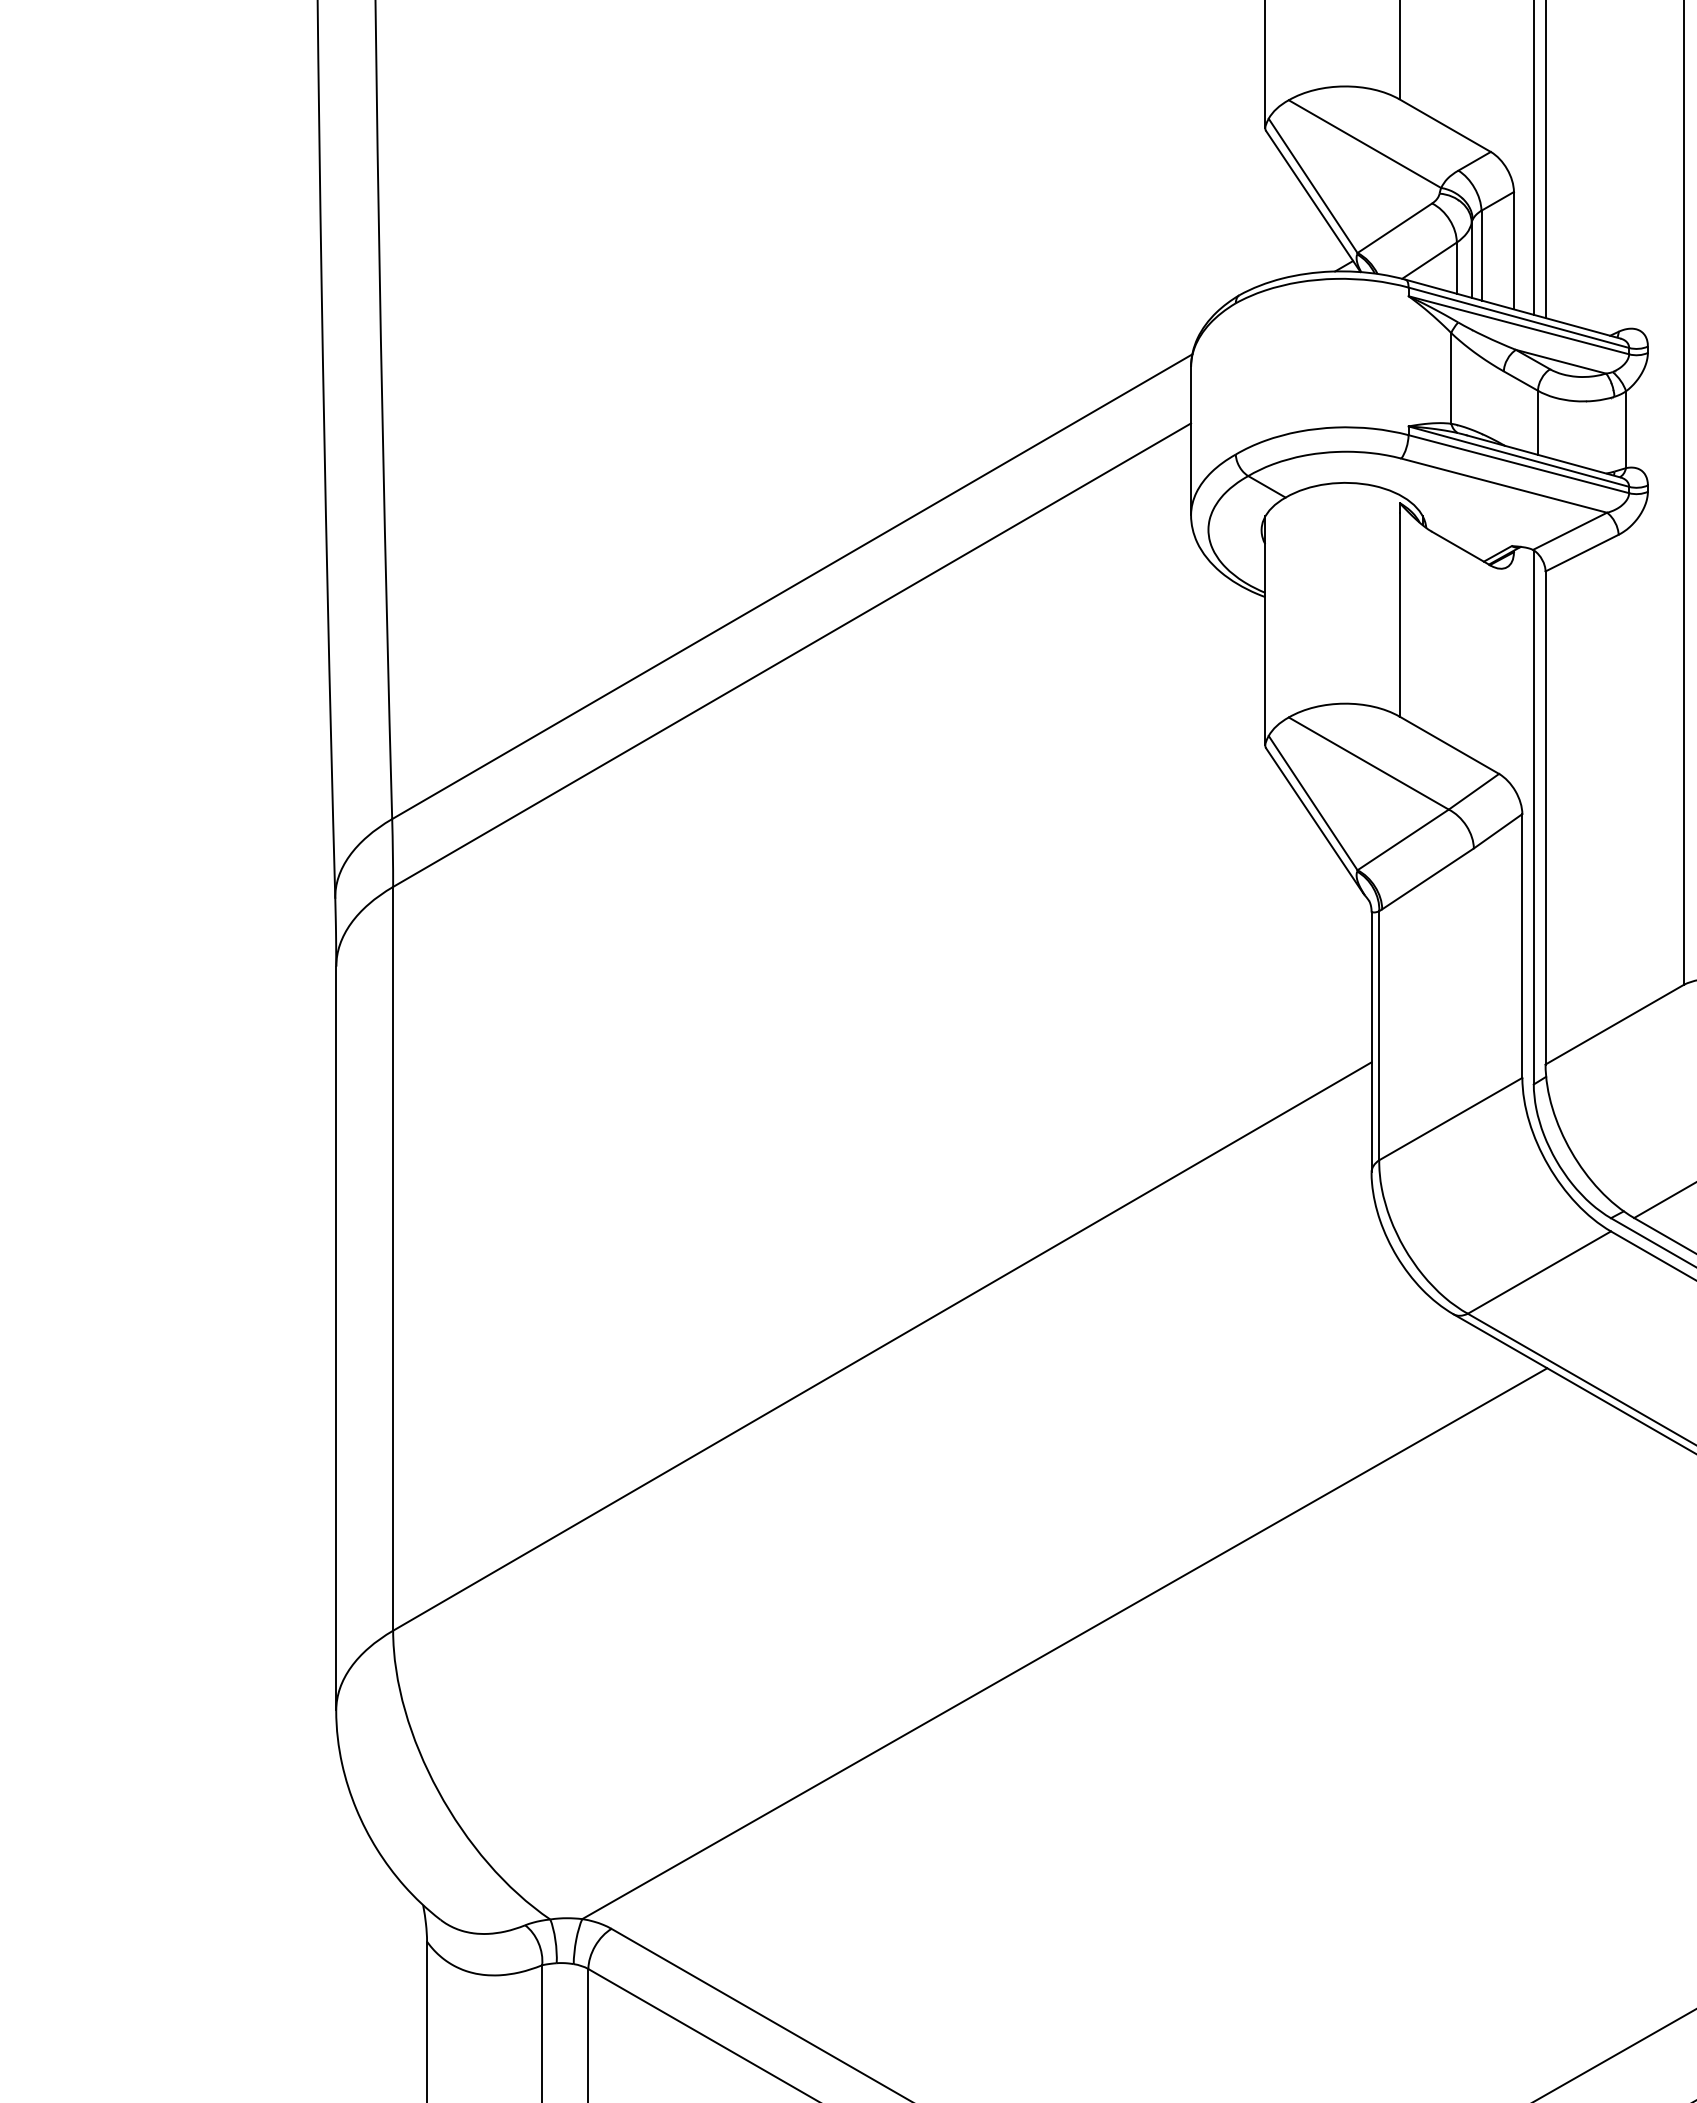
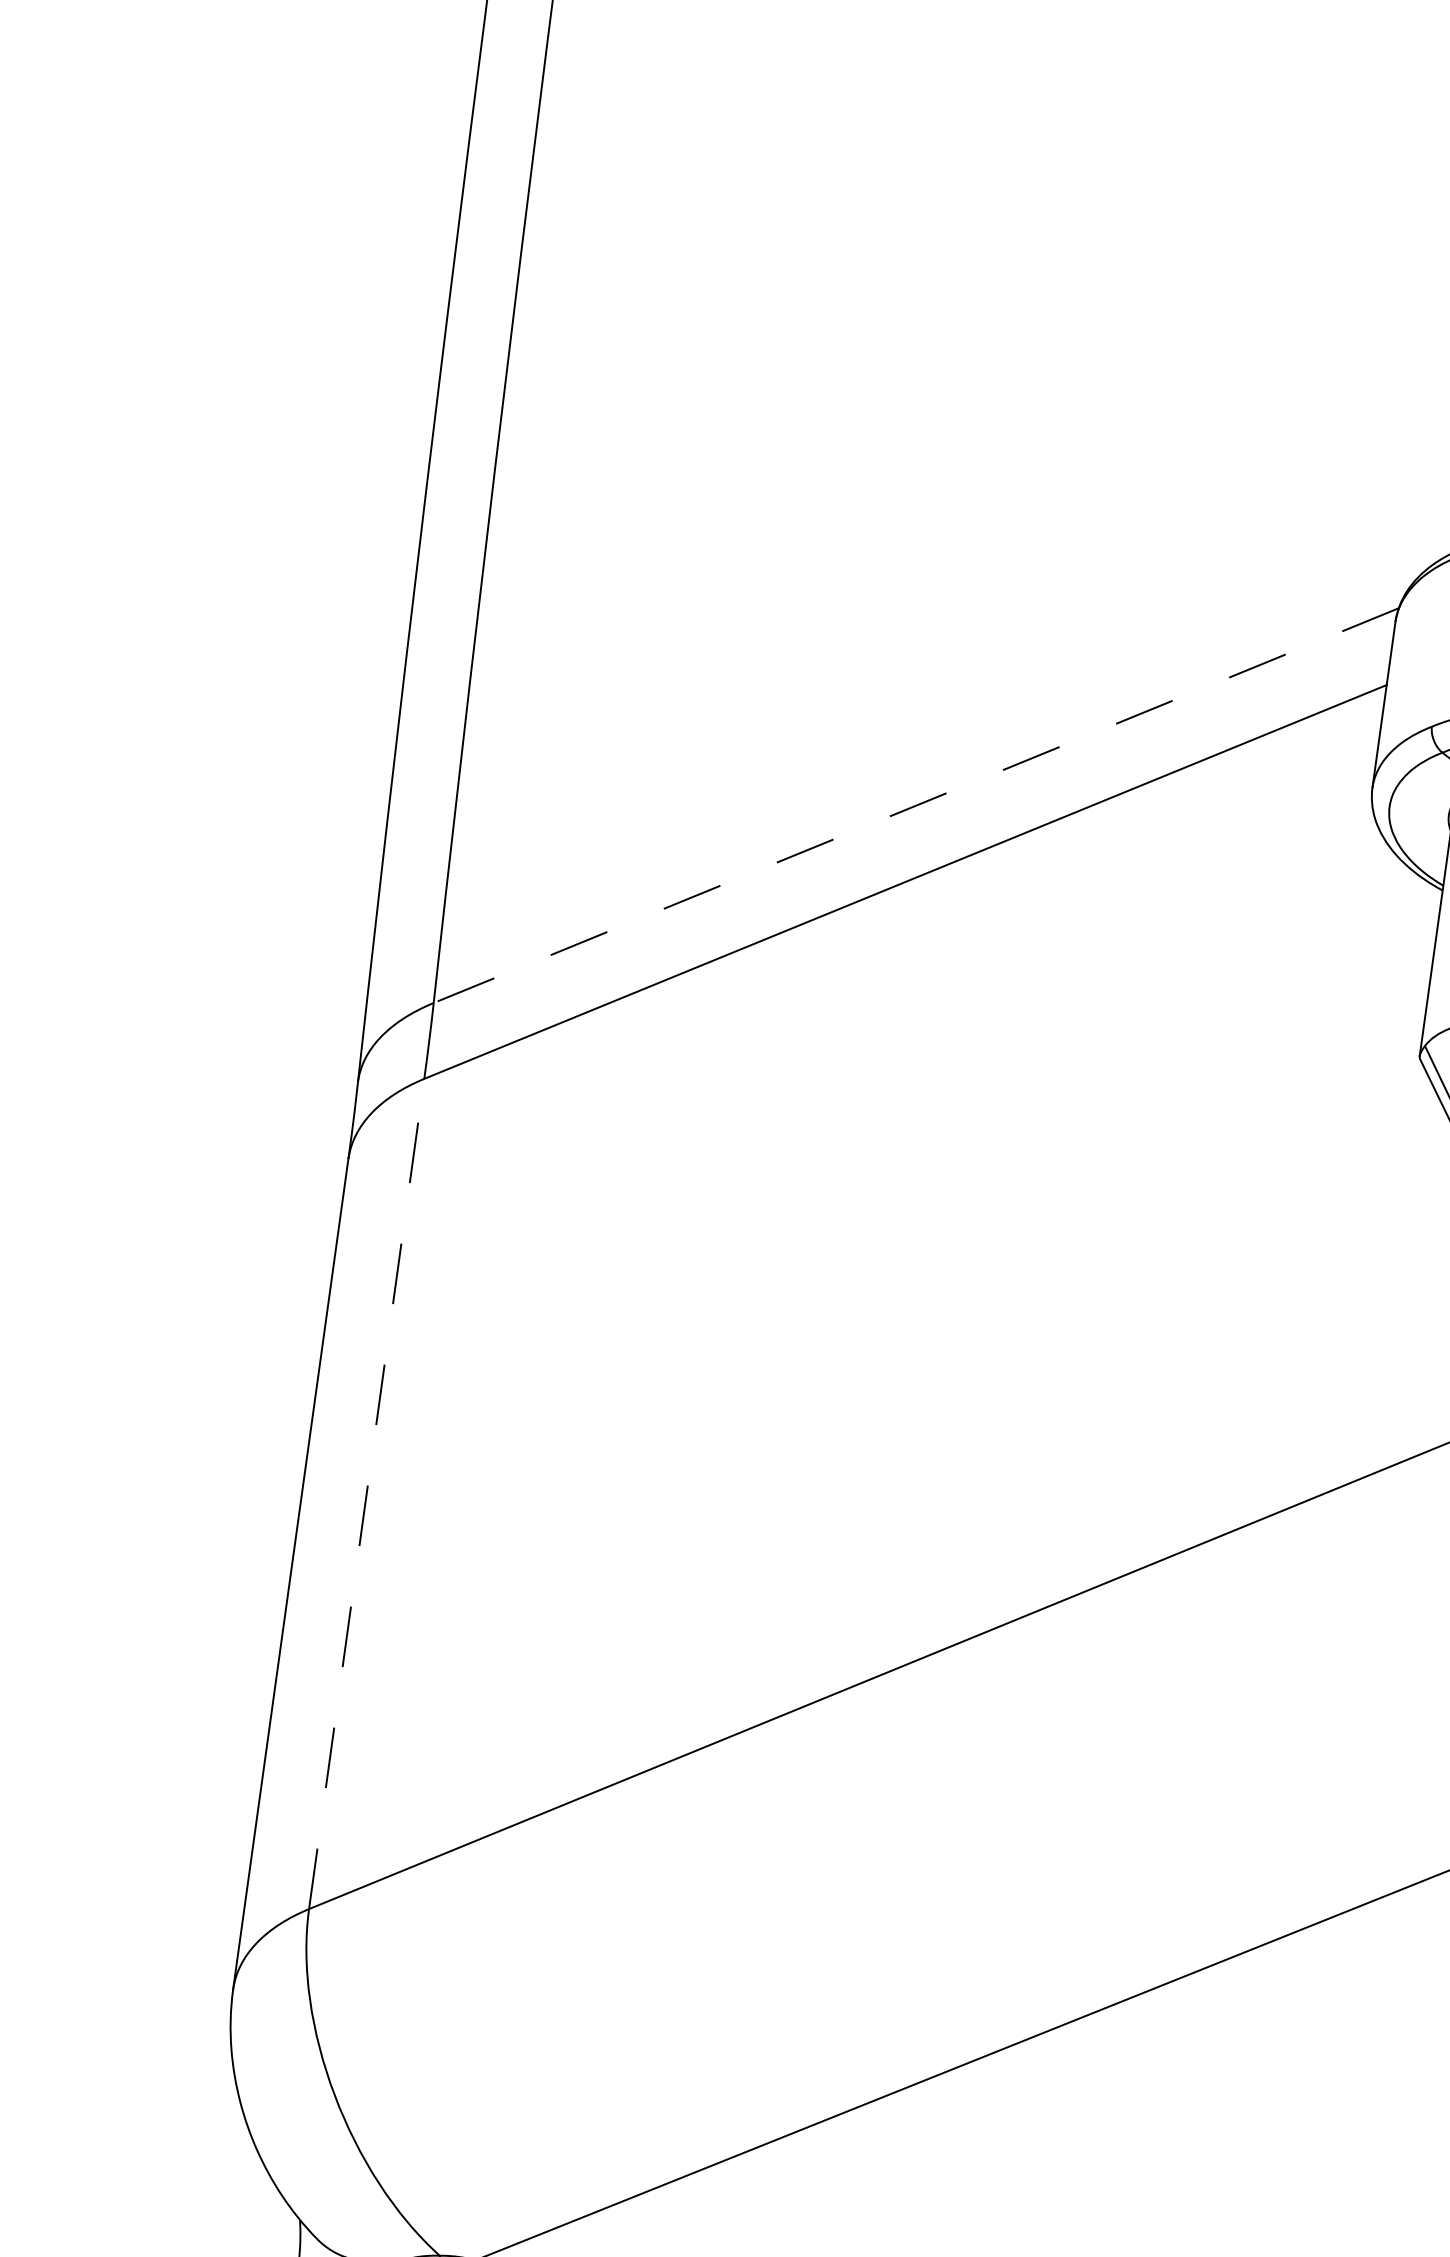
line: (792, 586) -> (916, 805), solid -> dashed
line: (393, 1258) -> (367, 1493), solid -> dashed

